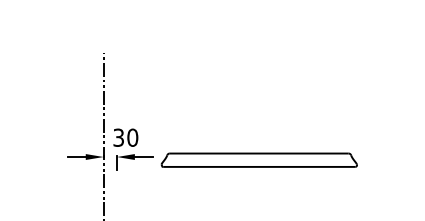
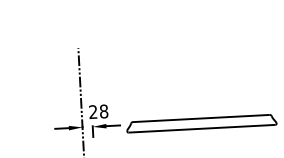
text: (125, 137) -> (98, 111), 30 -> 28

